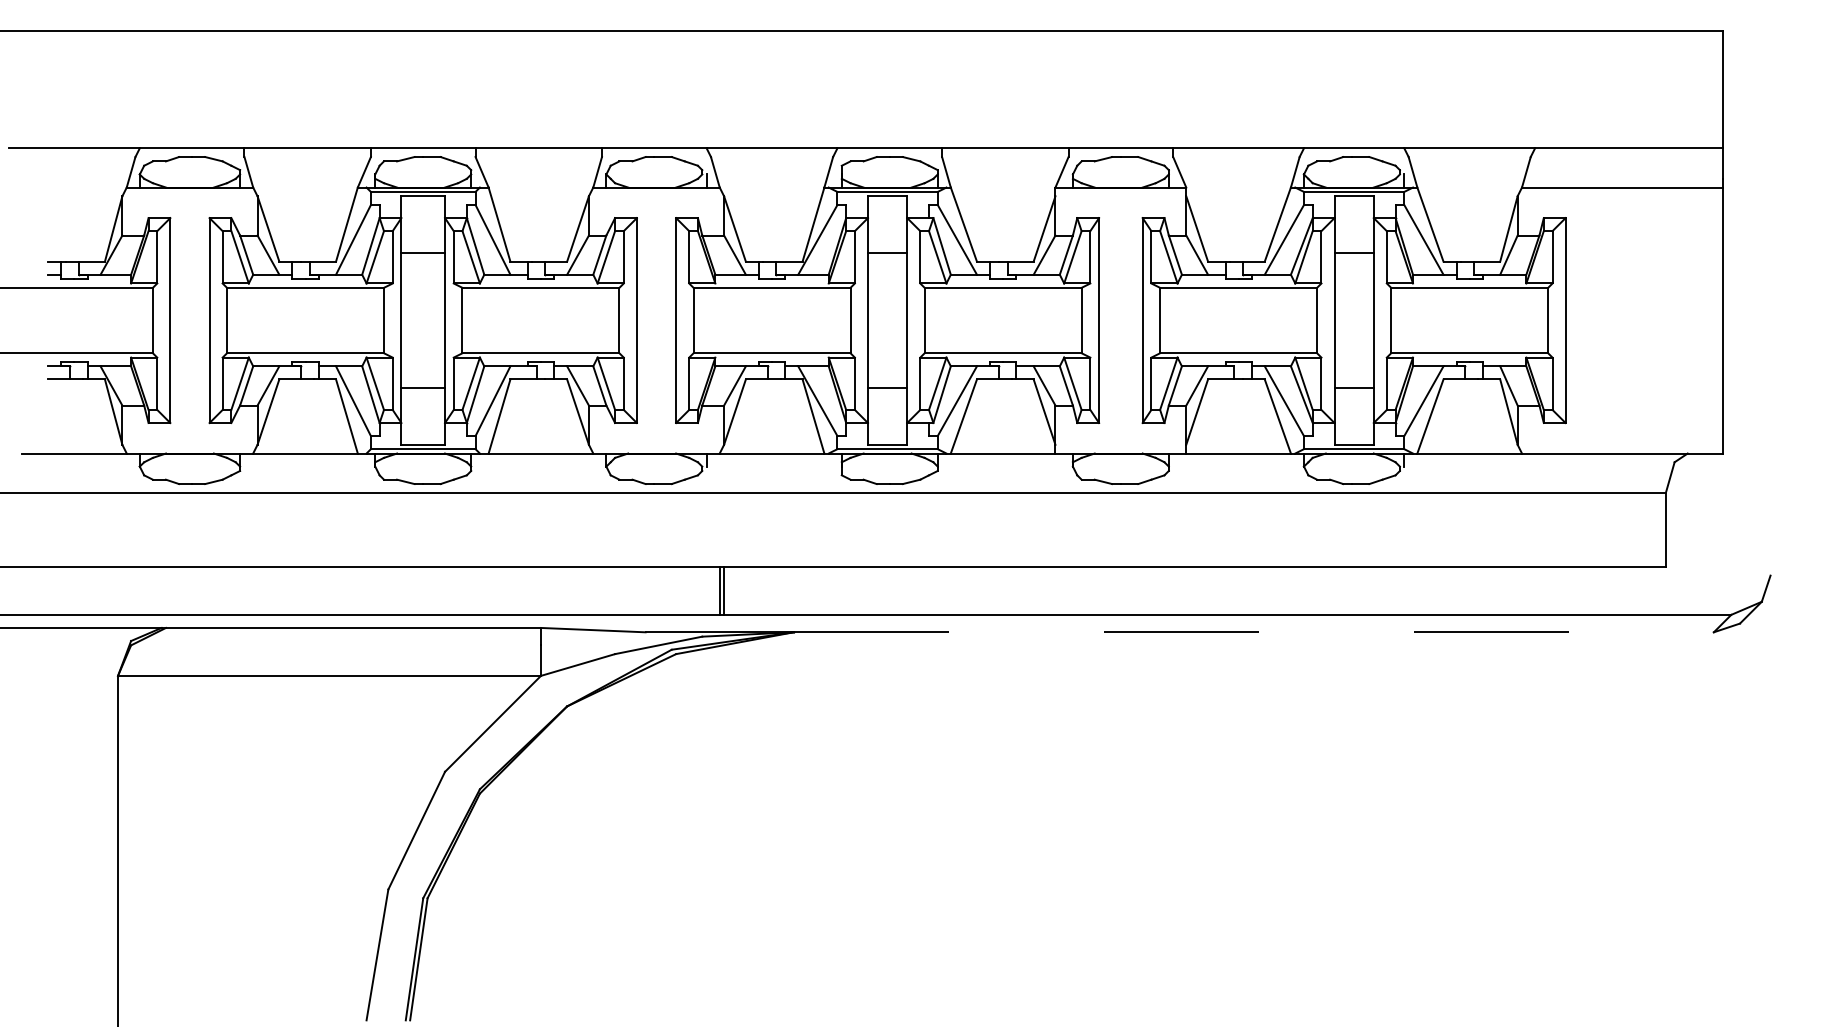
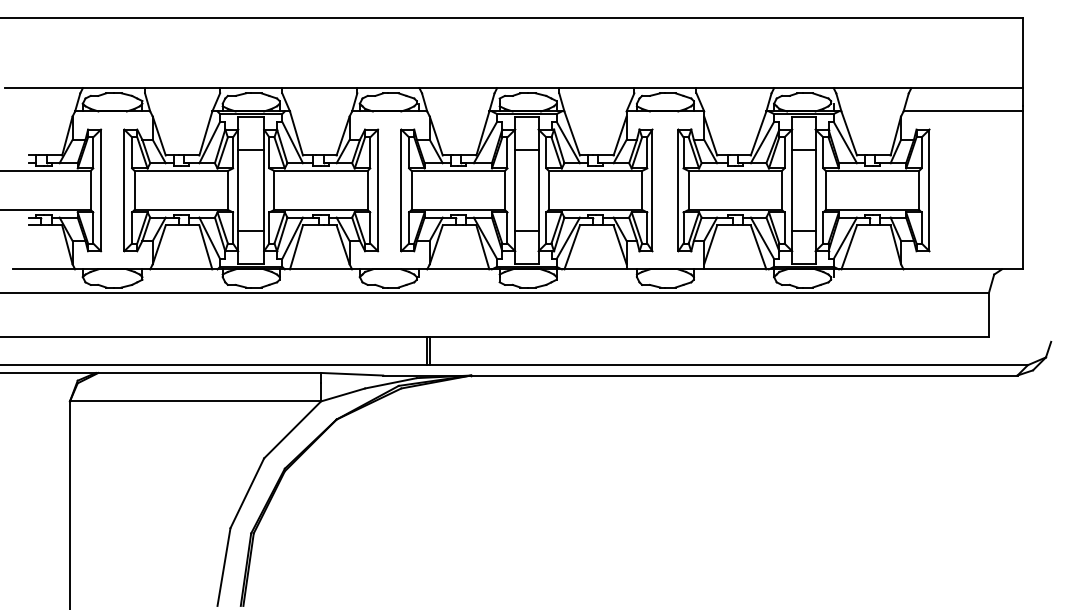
line: (1254, 632) -> (744, 375), dashed -> solid

